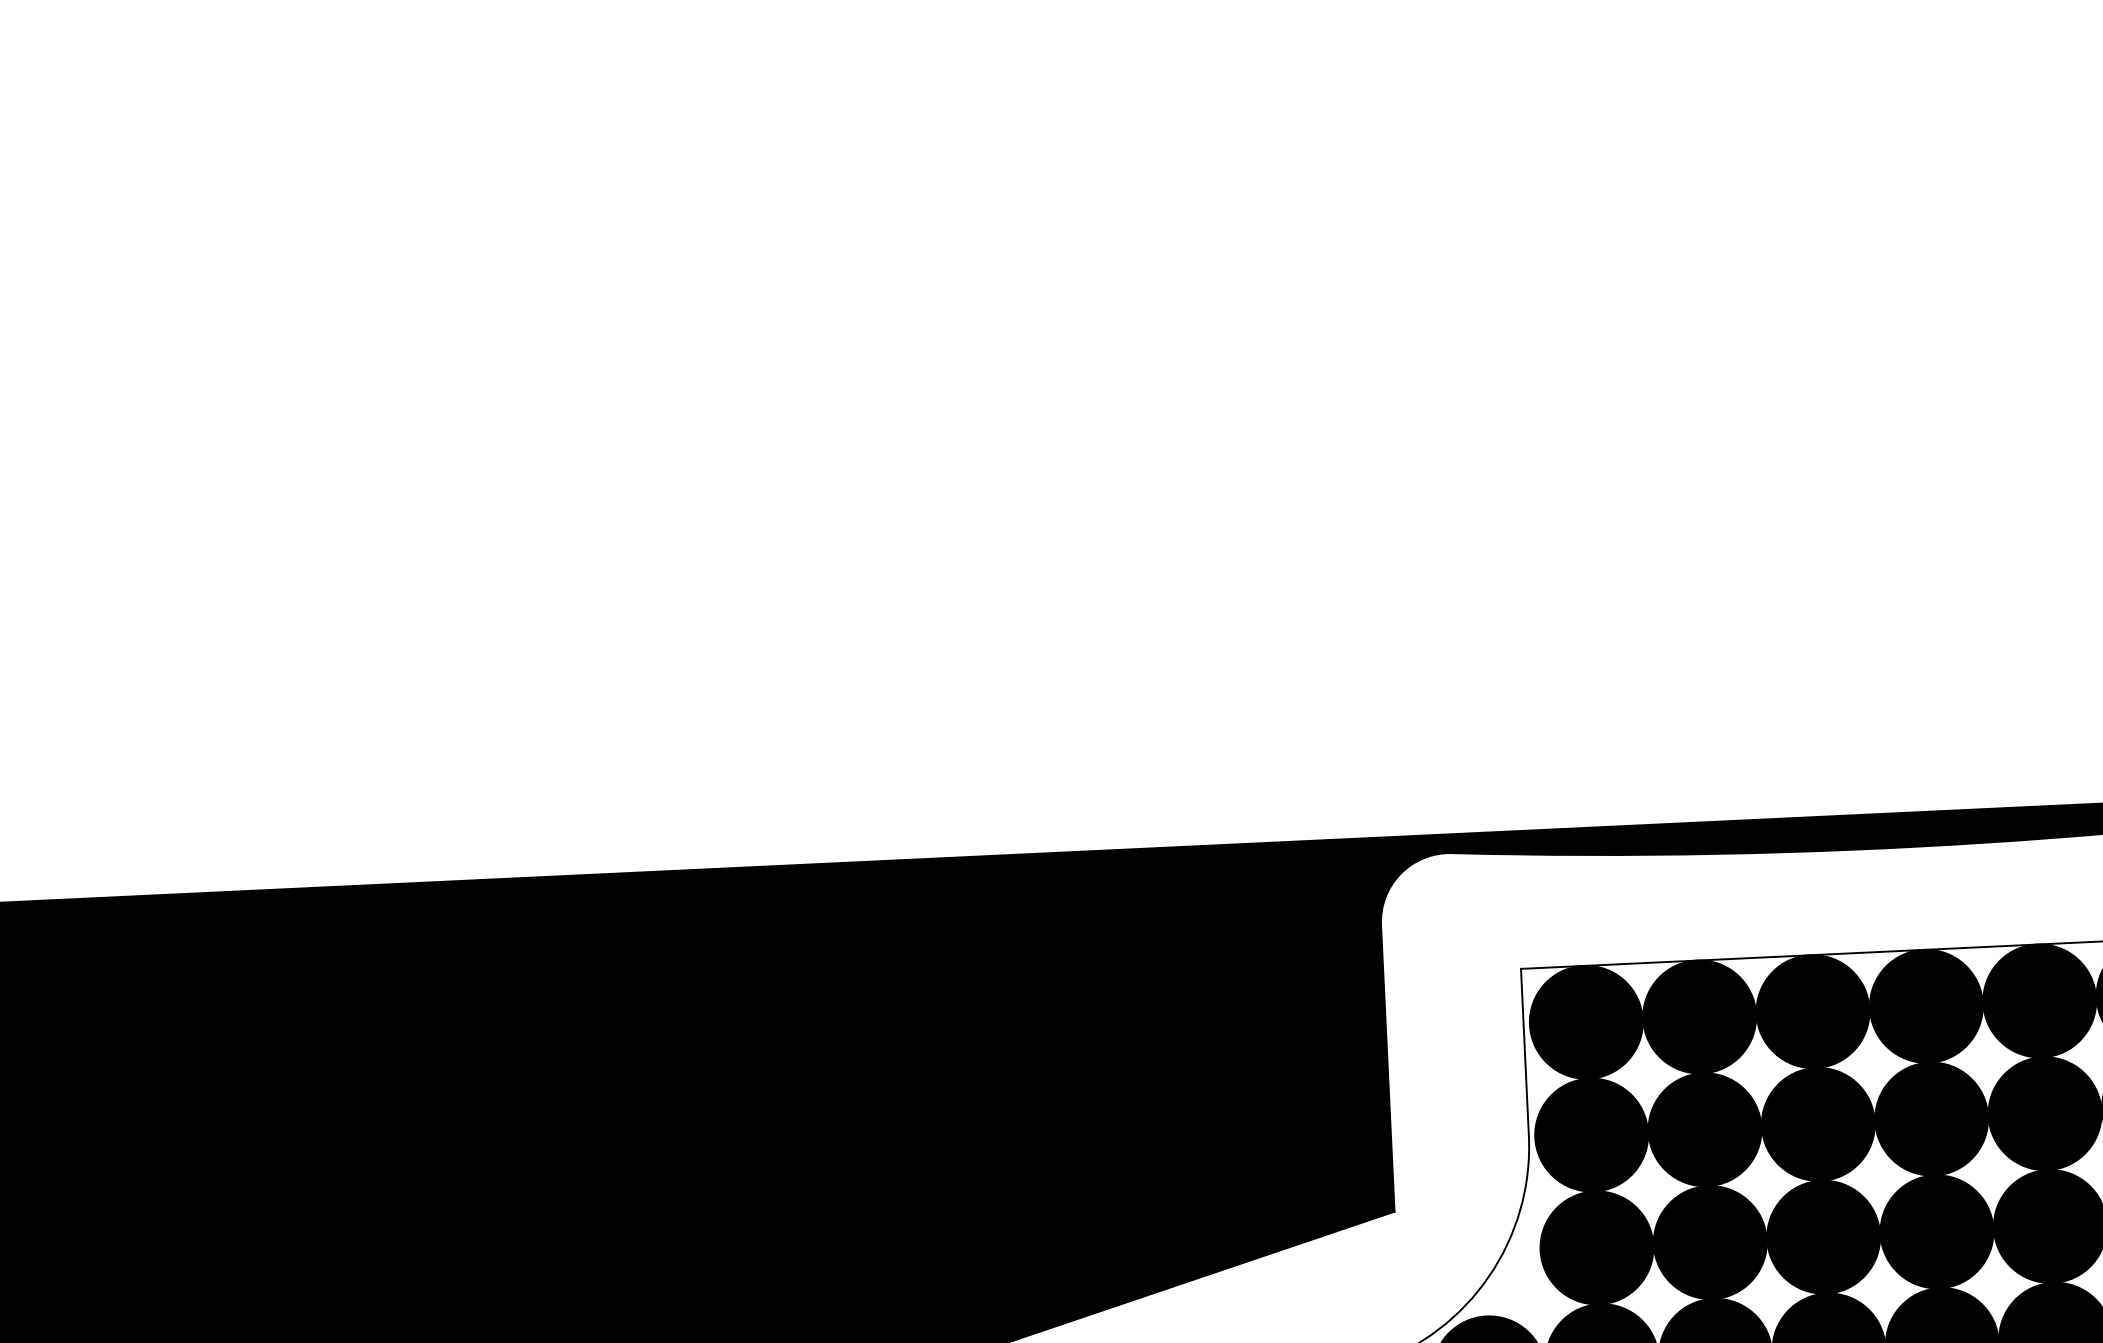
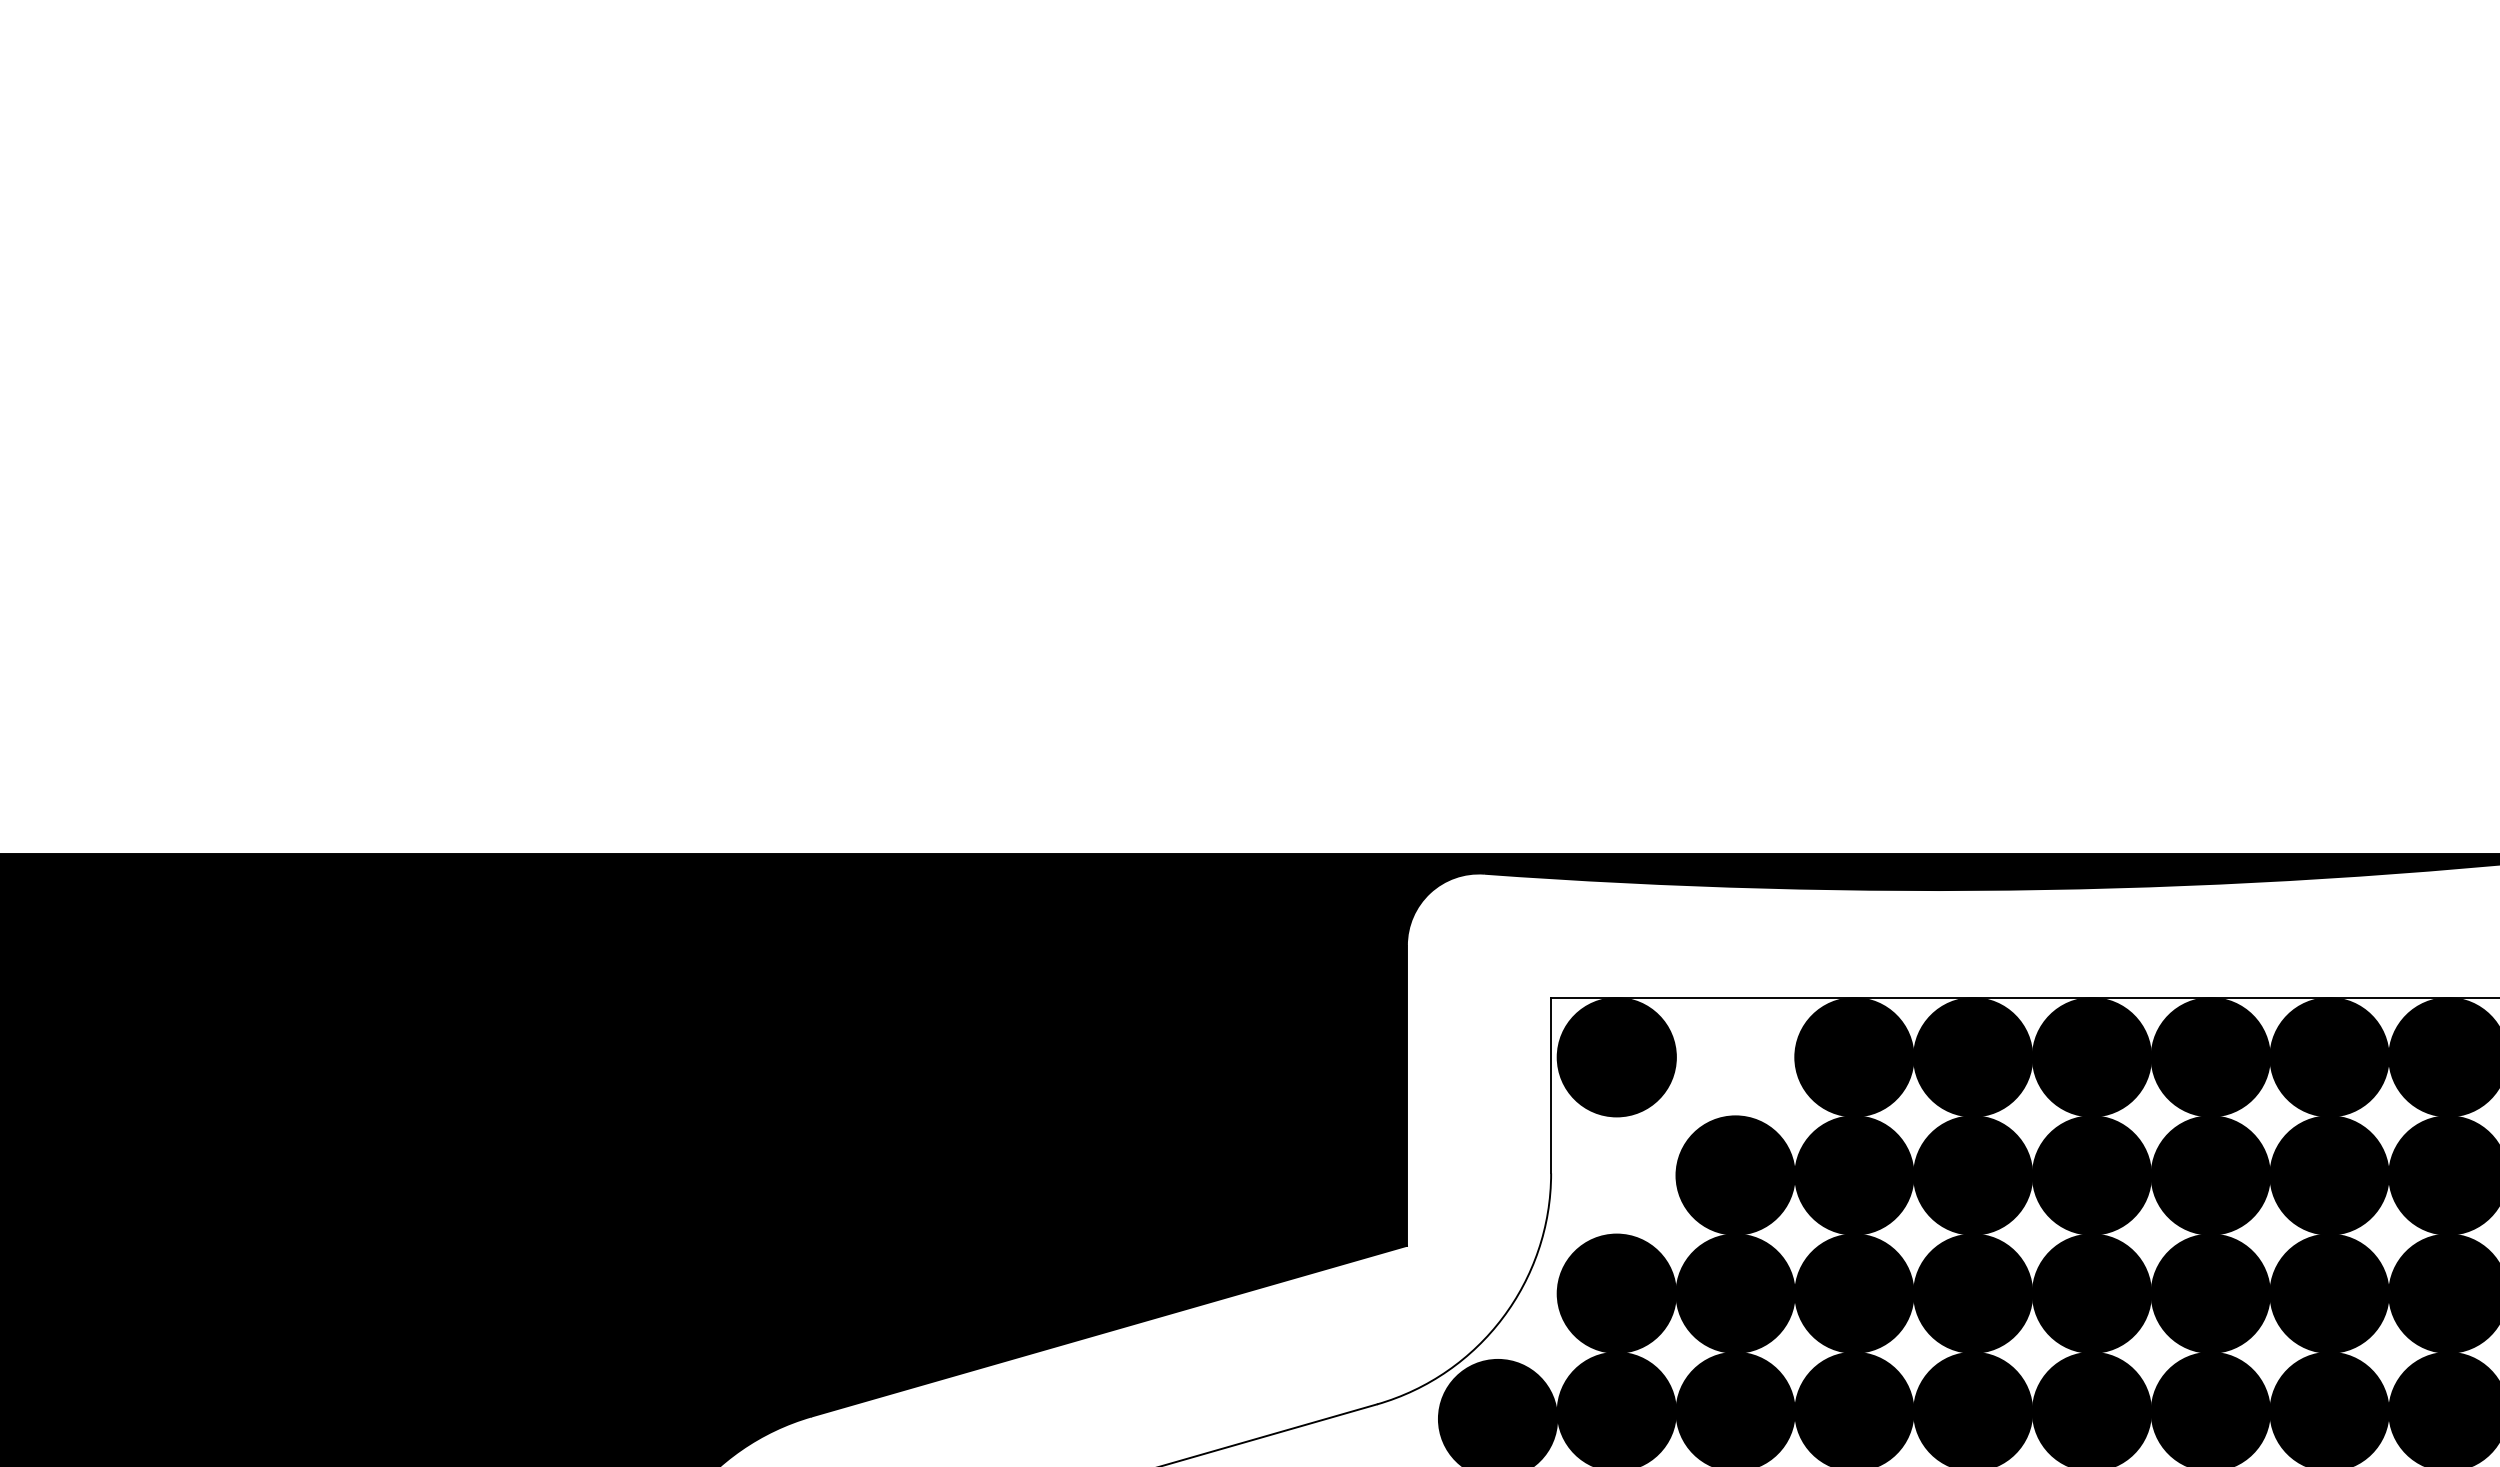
fill: (1699, 1017) -> (1735, 1057), removed
fill: (1591, 1135) -> (1616, 1175), removed

